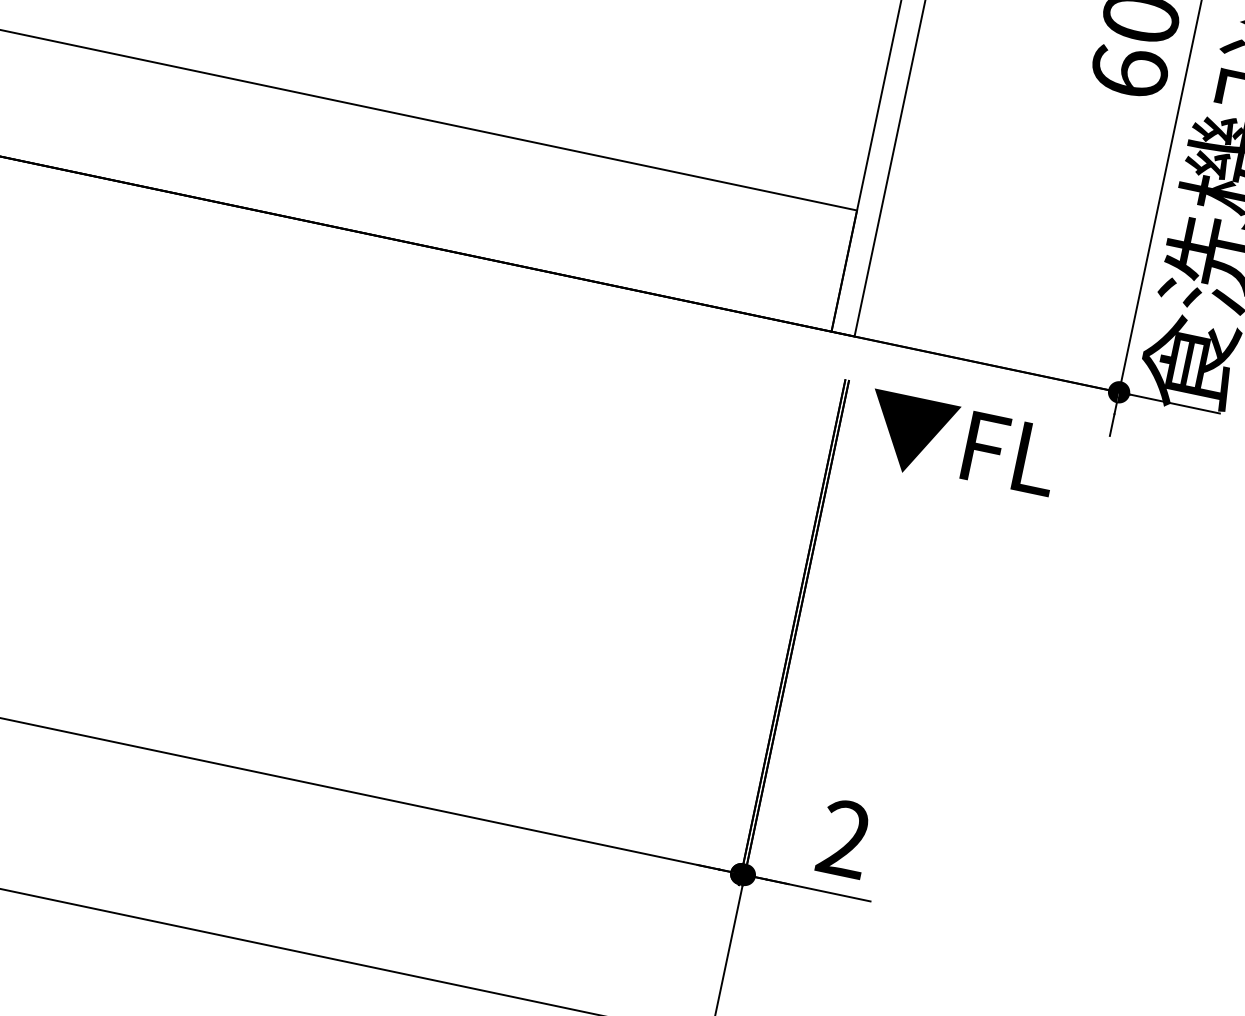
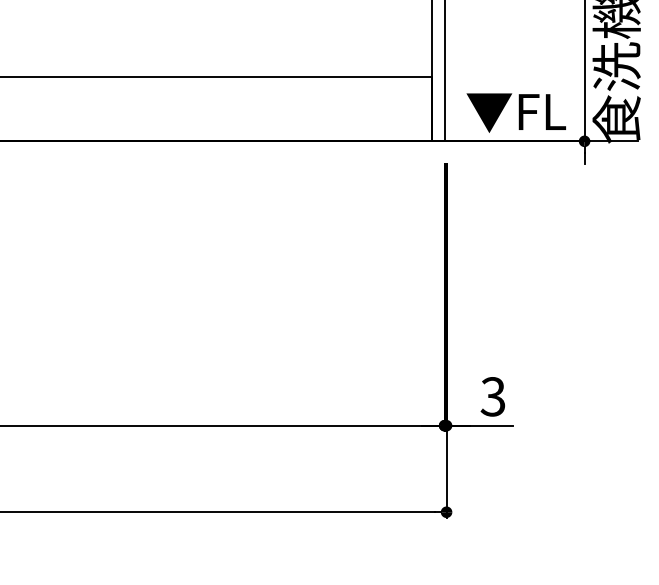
text: (959, 444) -> (515, 112), moved
text: (843, 838) -> (492, 396), 2 -> 3

